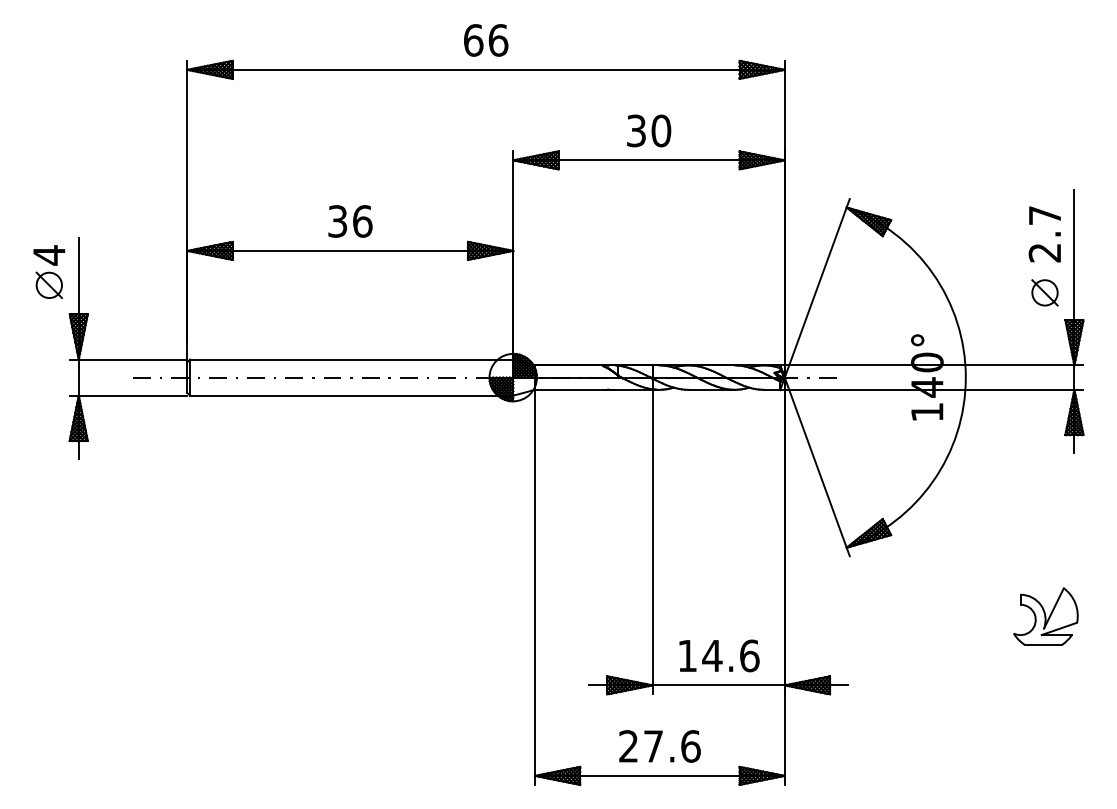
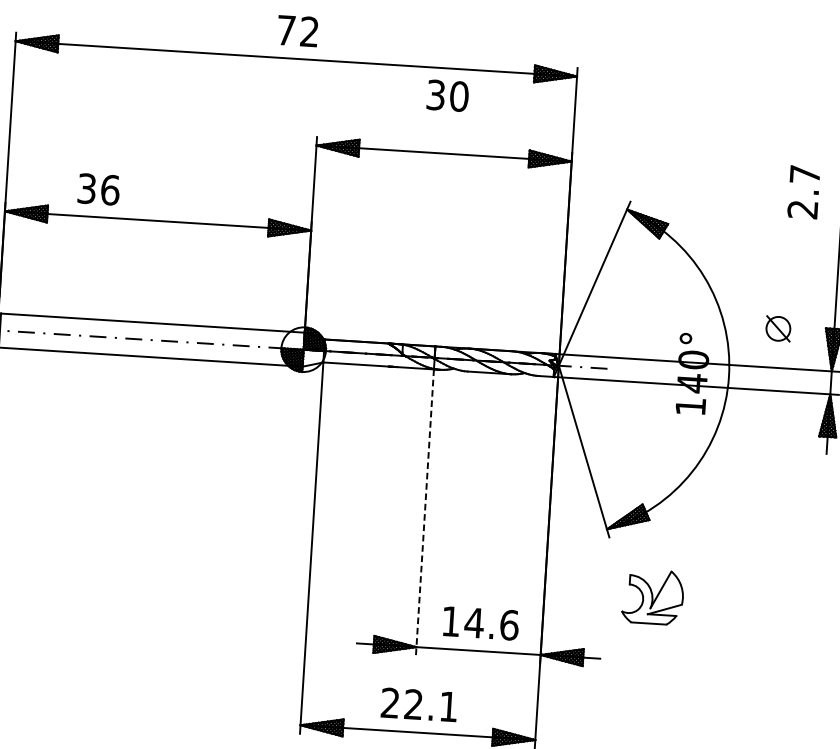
text: (486, 40) -> (298, 31), 66 -> 72
text: (649, 130) -> (448, 95), moved
text: (350, 221) -> (98, 189), moved
text: (1044, 234) -> (803, 192), moved
part: (1044, 292) -> (777, 328), moved
line: (652, 542) -> (424, 512), solid -> dashed
part: (1045, 616) -> (652, 597), moved
text: (672, 746) -> (431, 705), 27.6 -> 22.1

